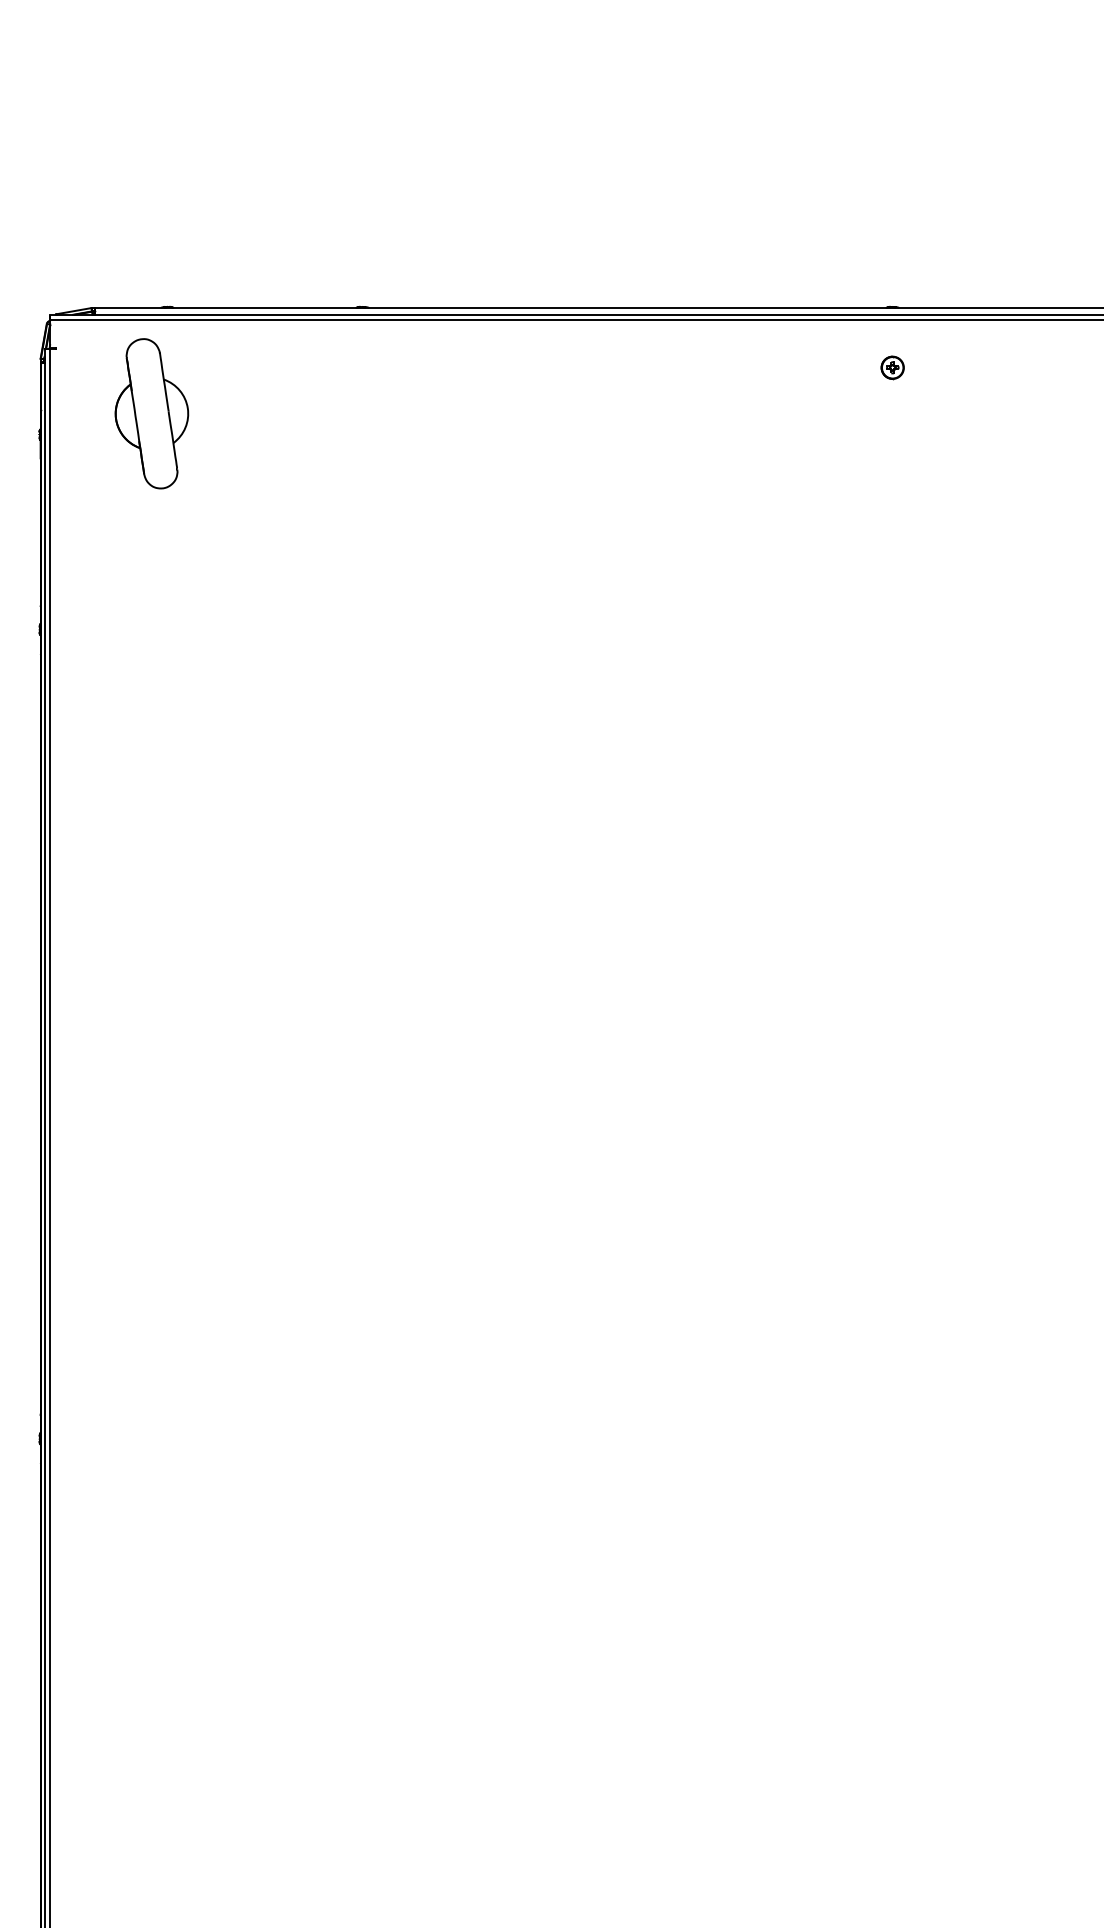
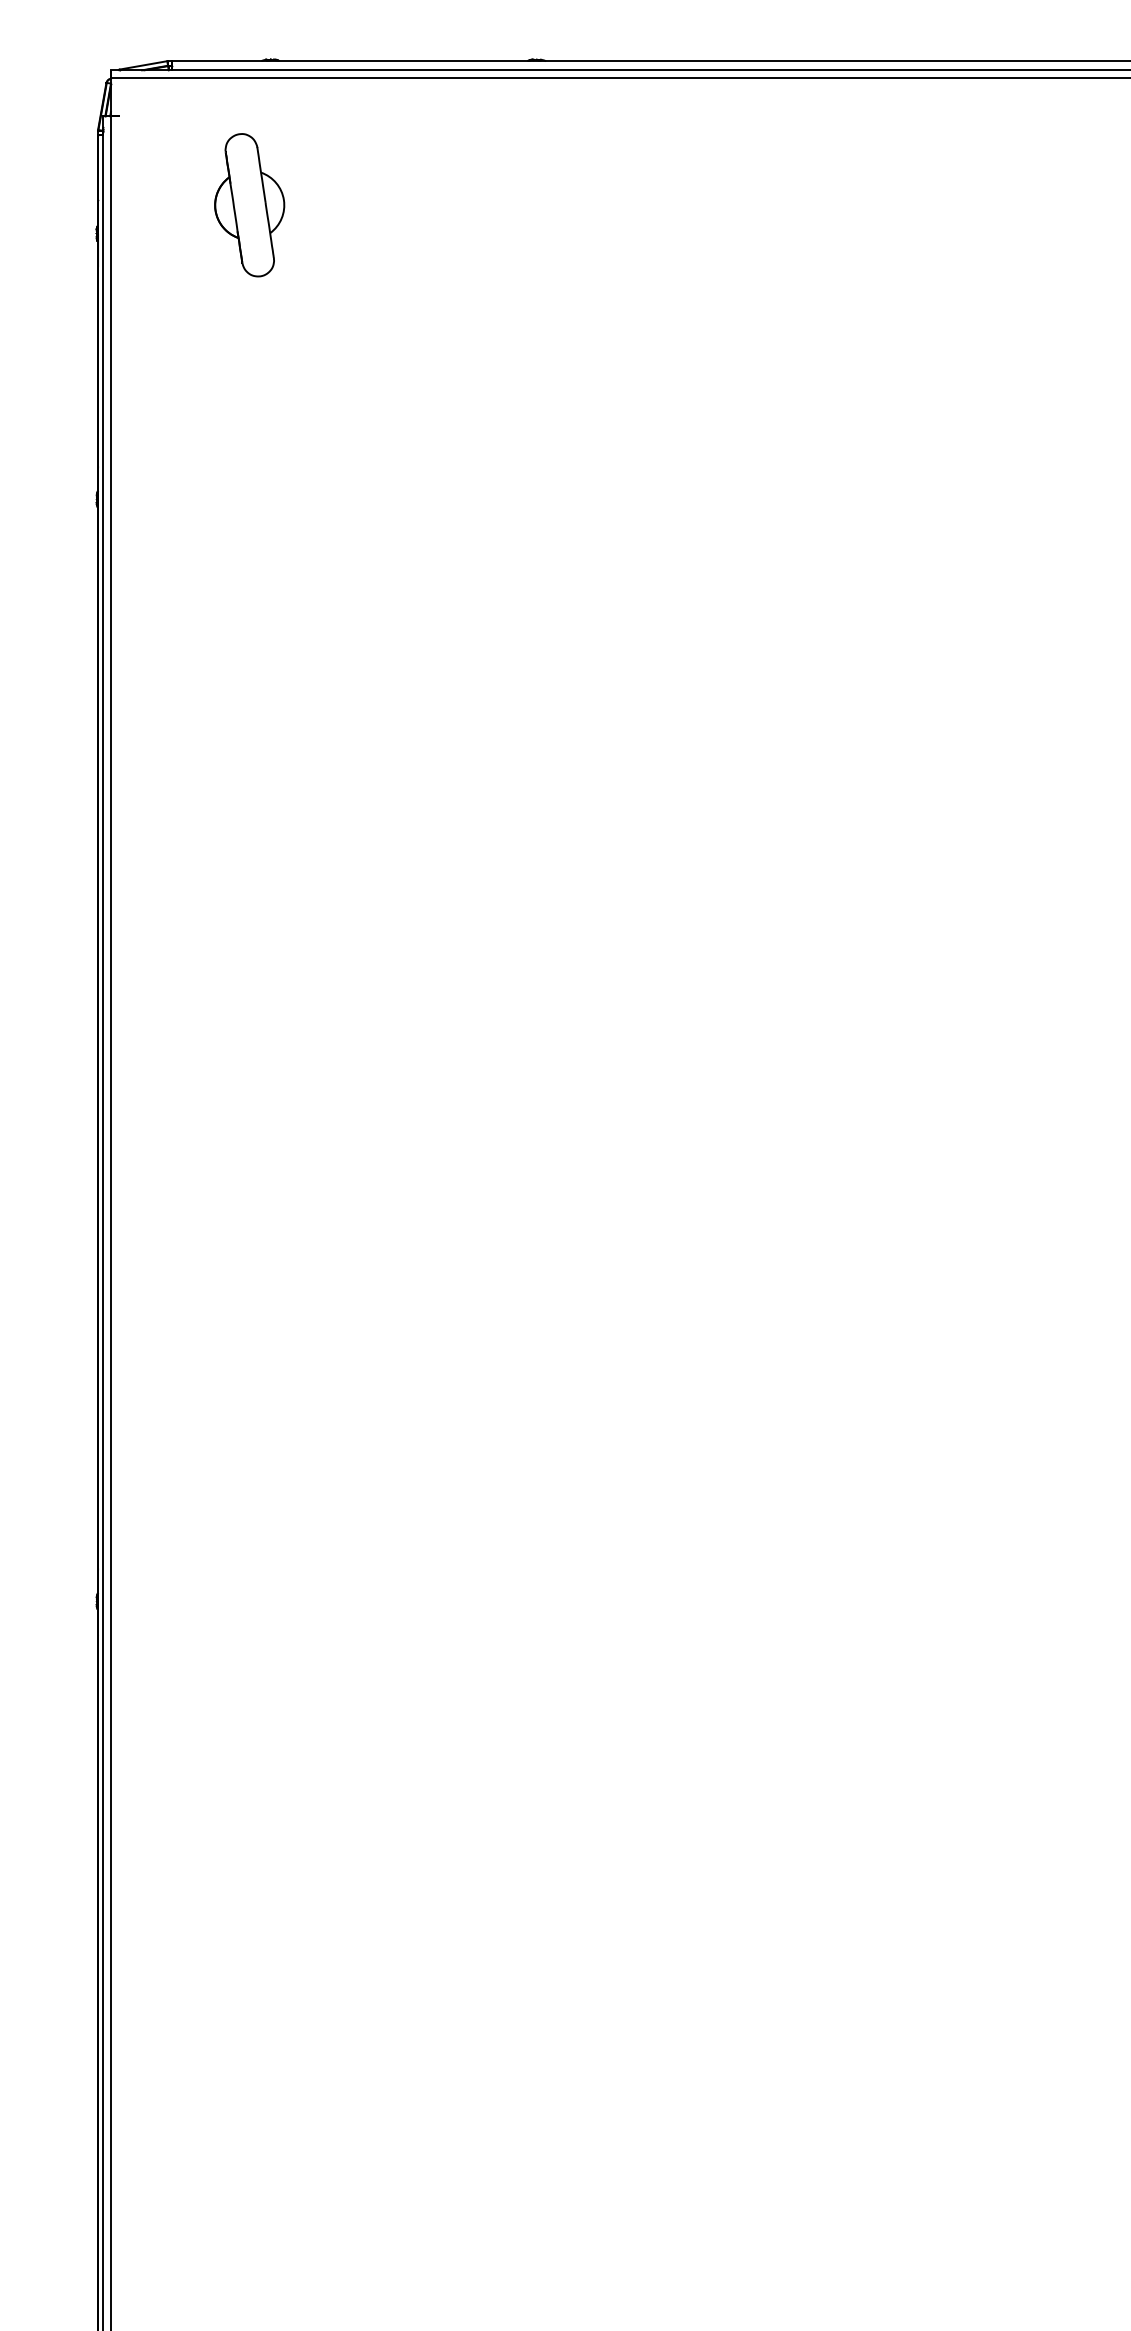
part: (151, 413) -> (249, 204), size x0.7

